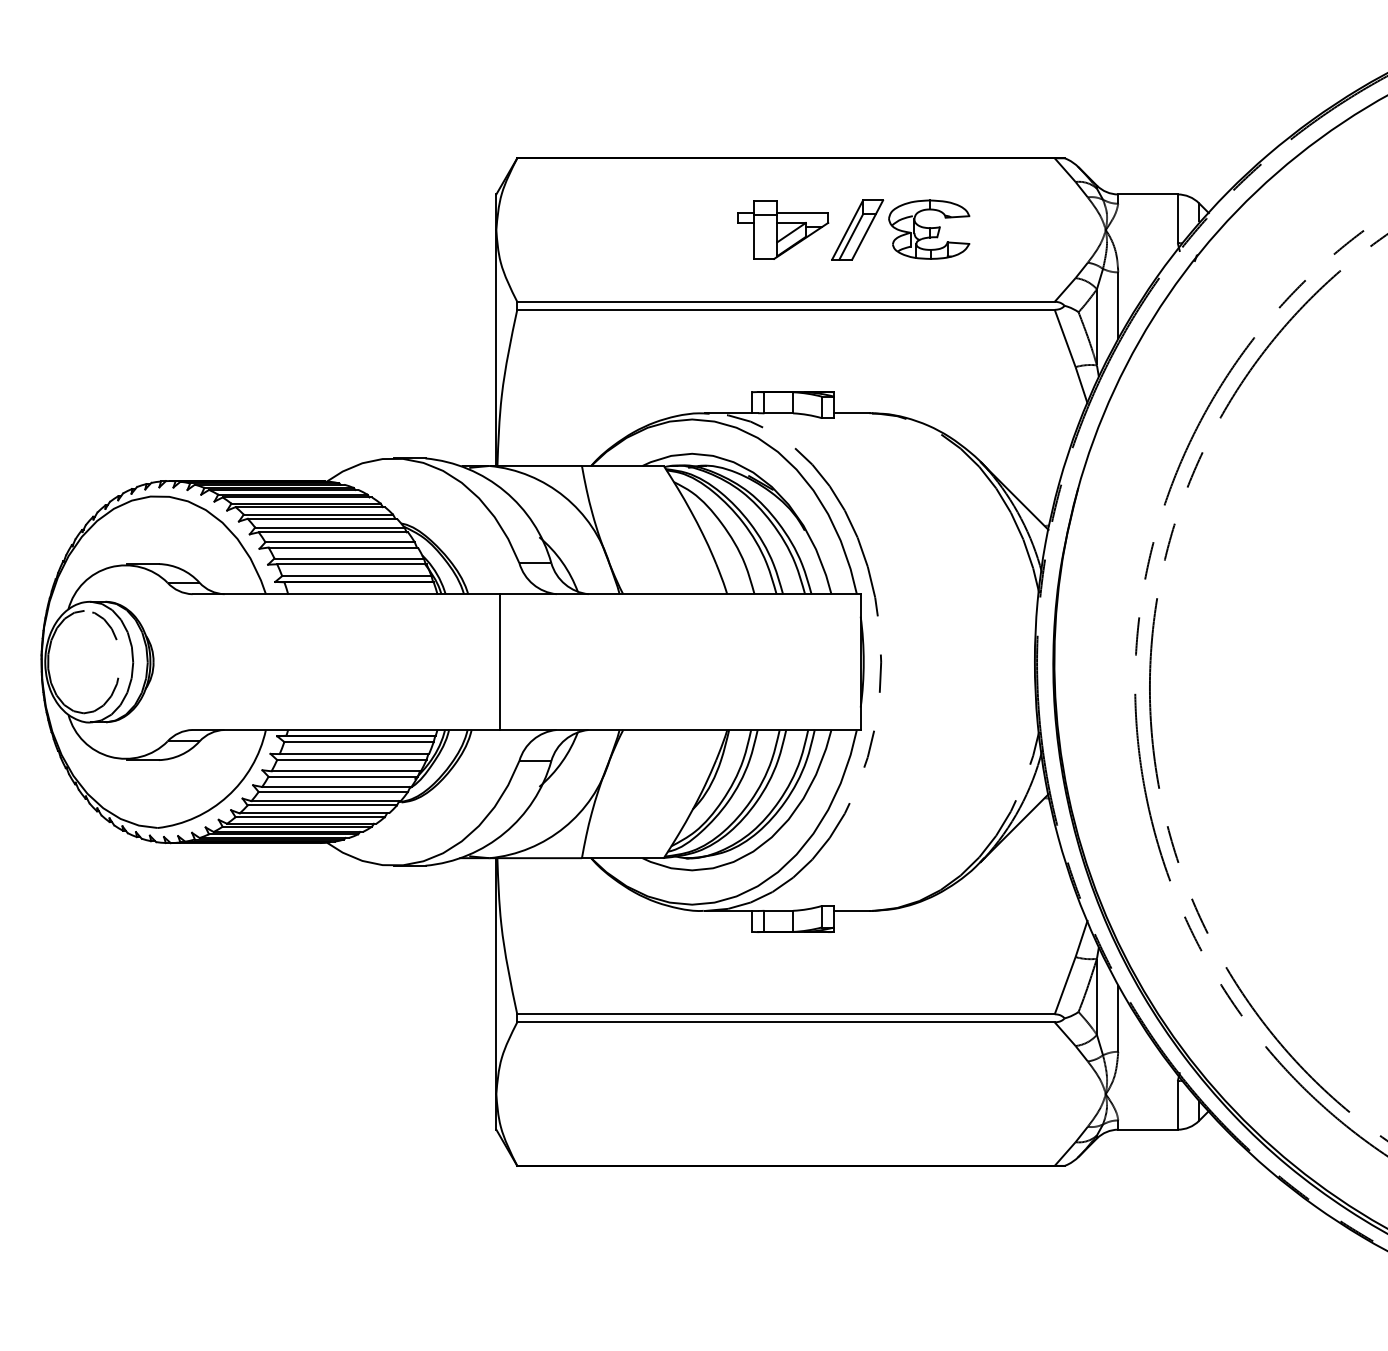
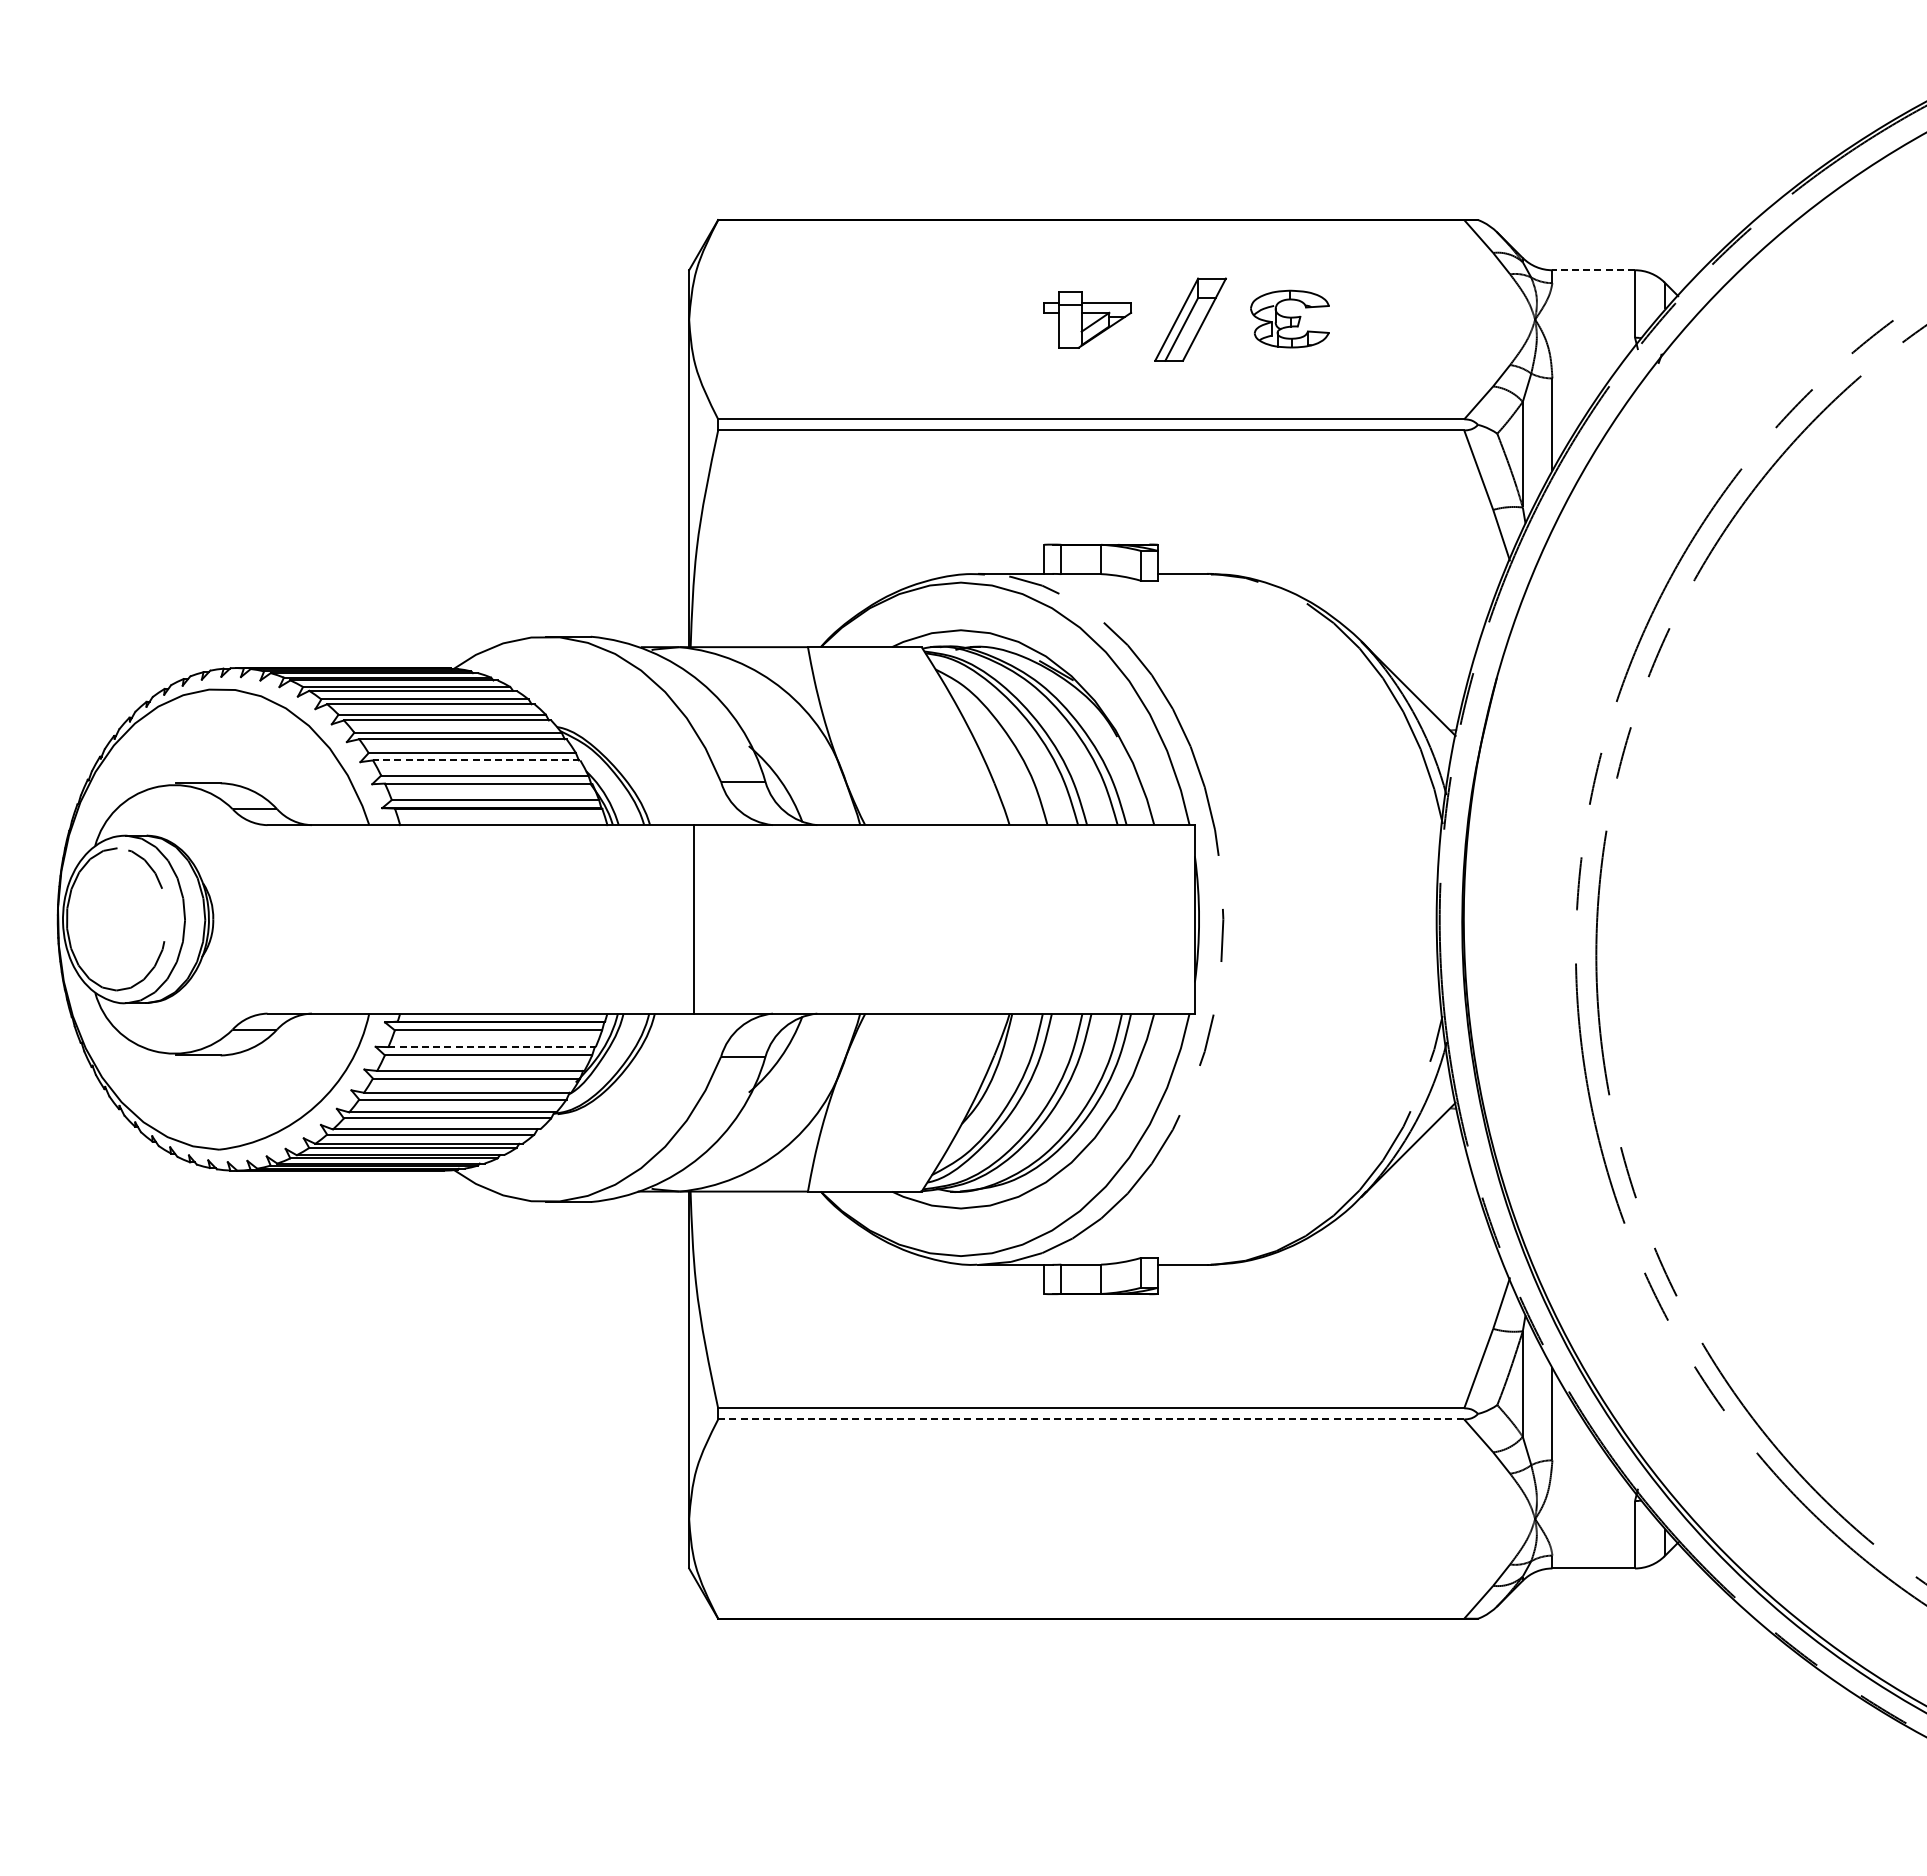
line: (1147, 194) -> (1593, 270), solid -> dashed
part: (783, 229) -> (1087, 319), size x0.7
part: (928, 229) -> (1289, 318), size x0.7
line: (343, 547) -> (476, 760), solid -> dashed
line: (354, 754) -> (492, 1047), solid -> dashed
line: (786, 1022) -> (1091, 1419), solid -> dashed

